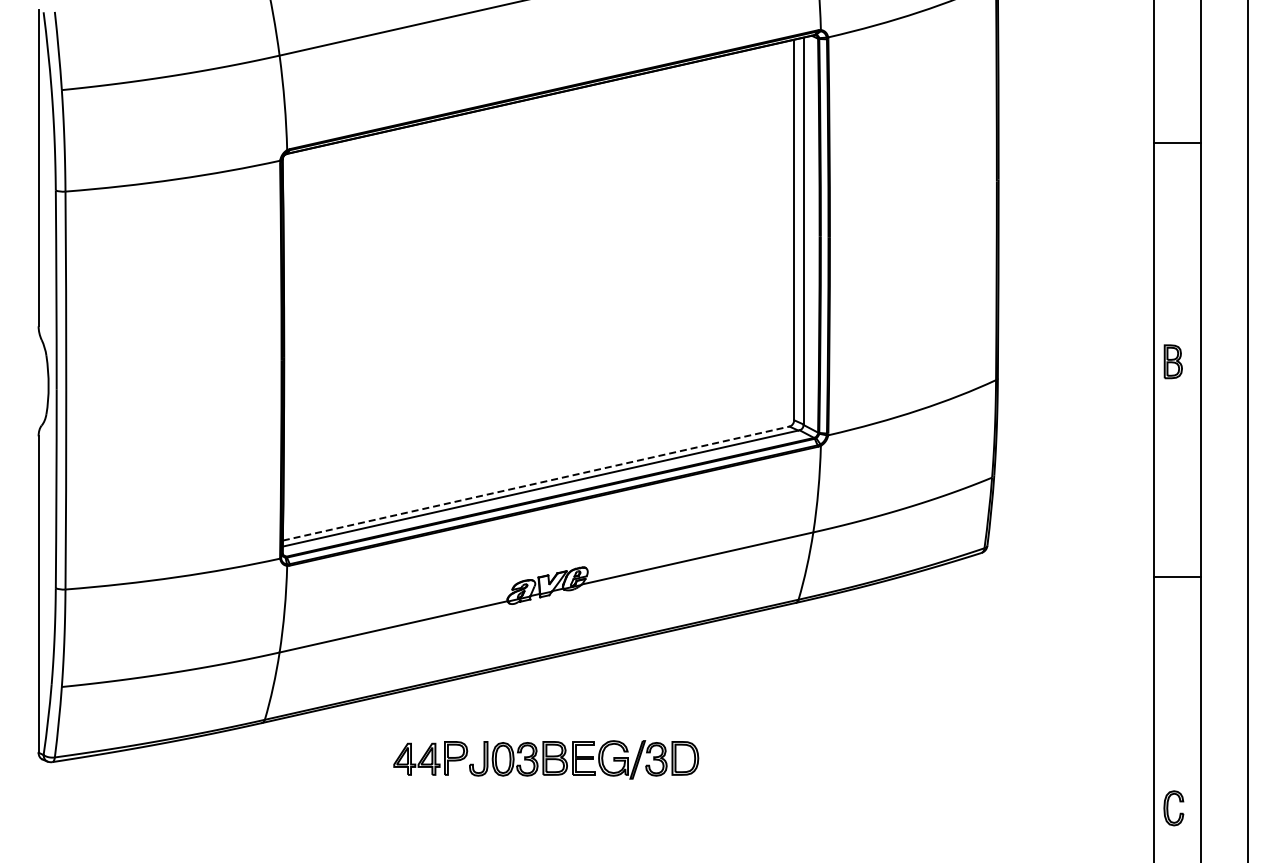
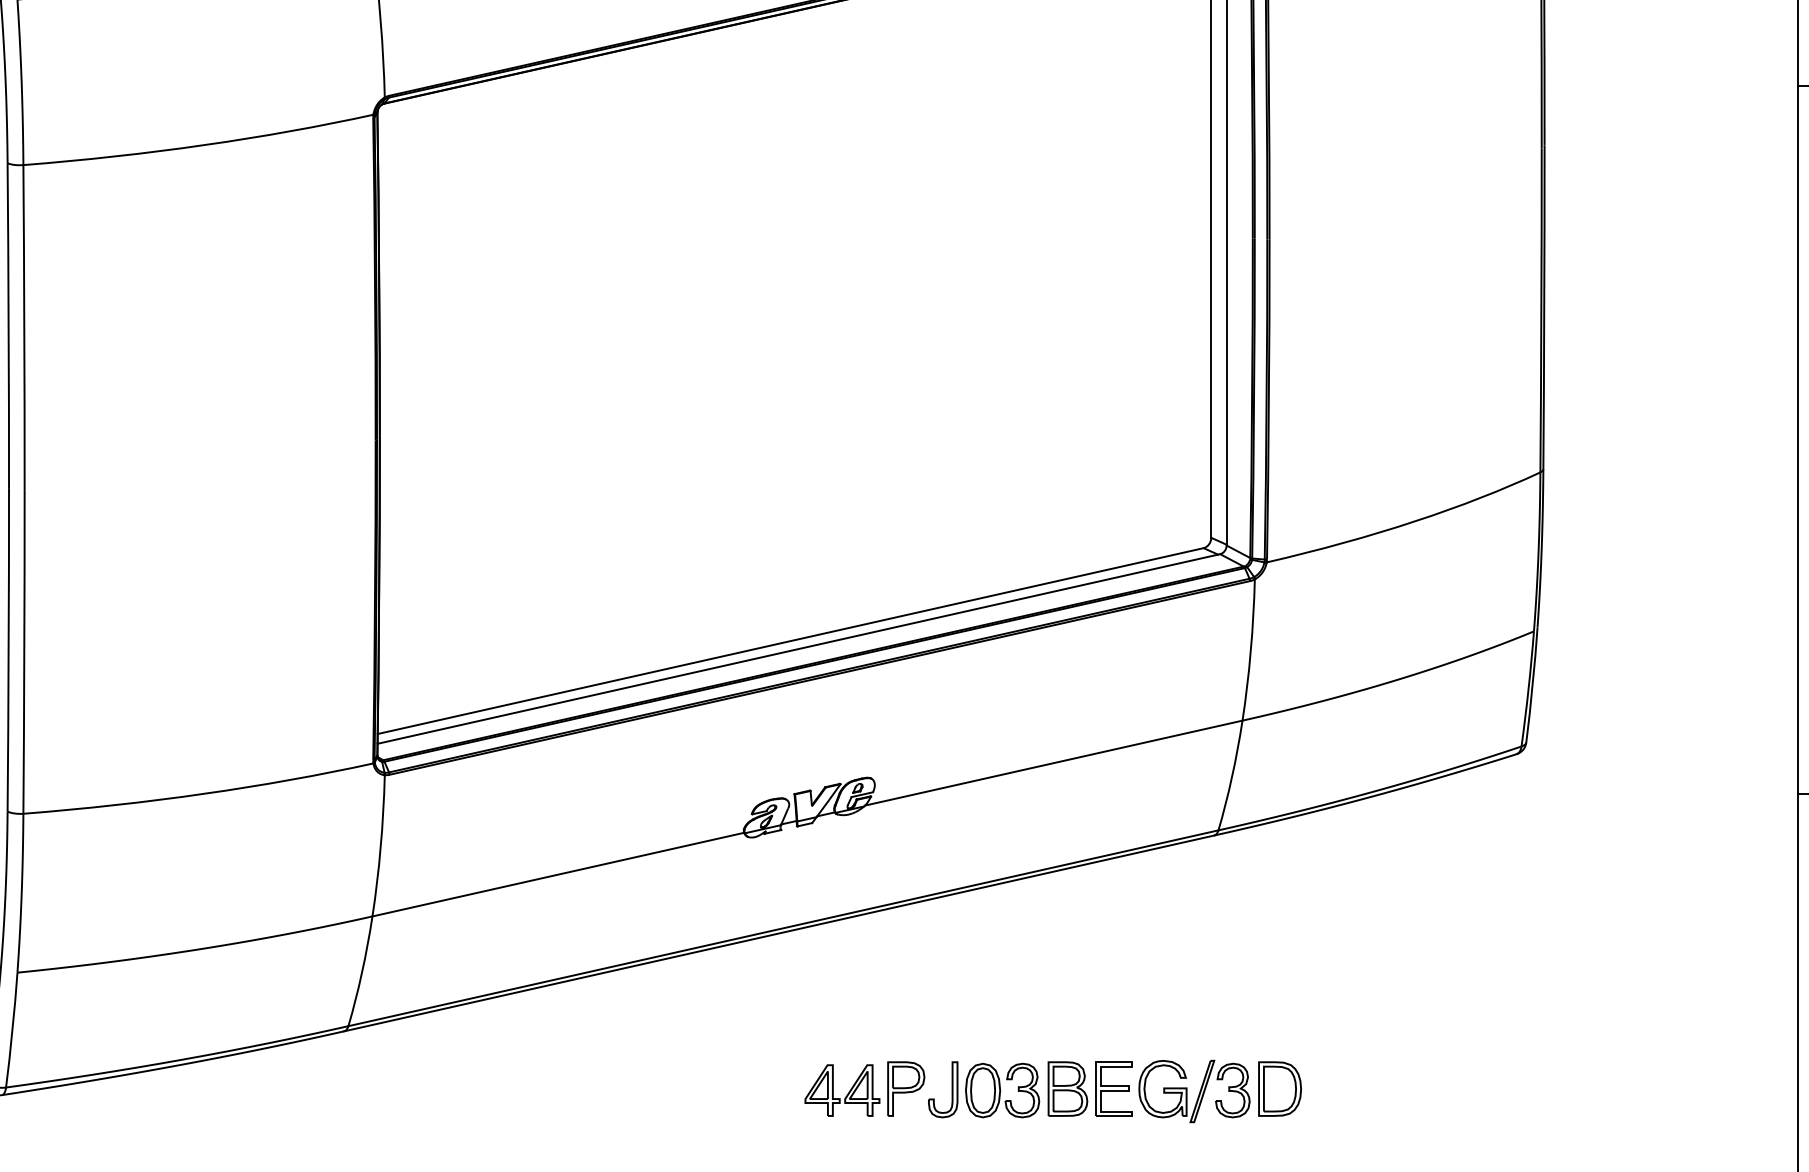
line: (536, 483) -> (791, 640), dashed -> solid
part: (546, 759) -> (1053, 1090), moved

